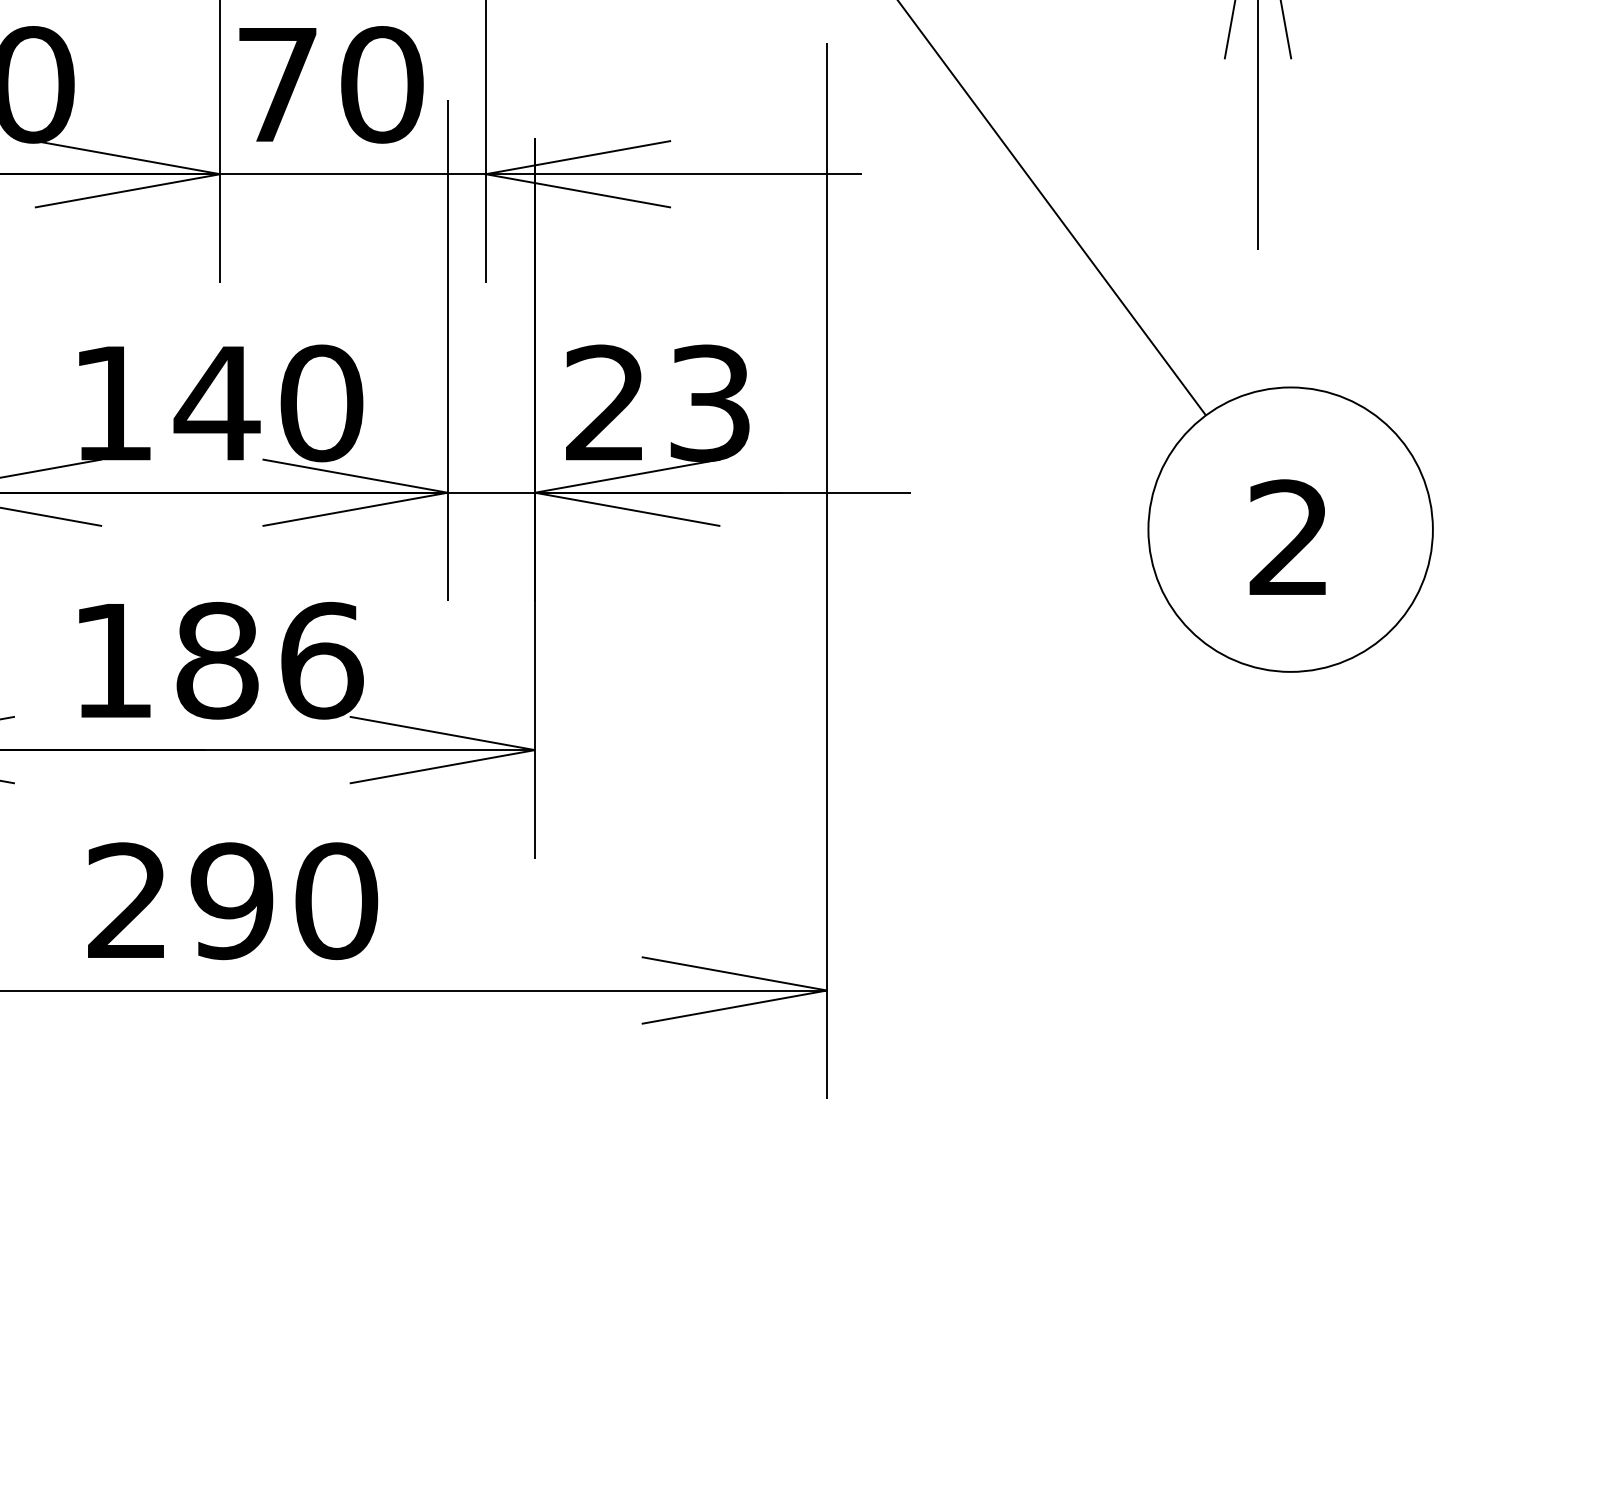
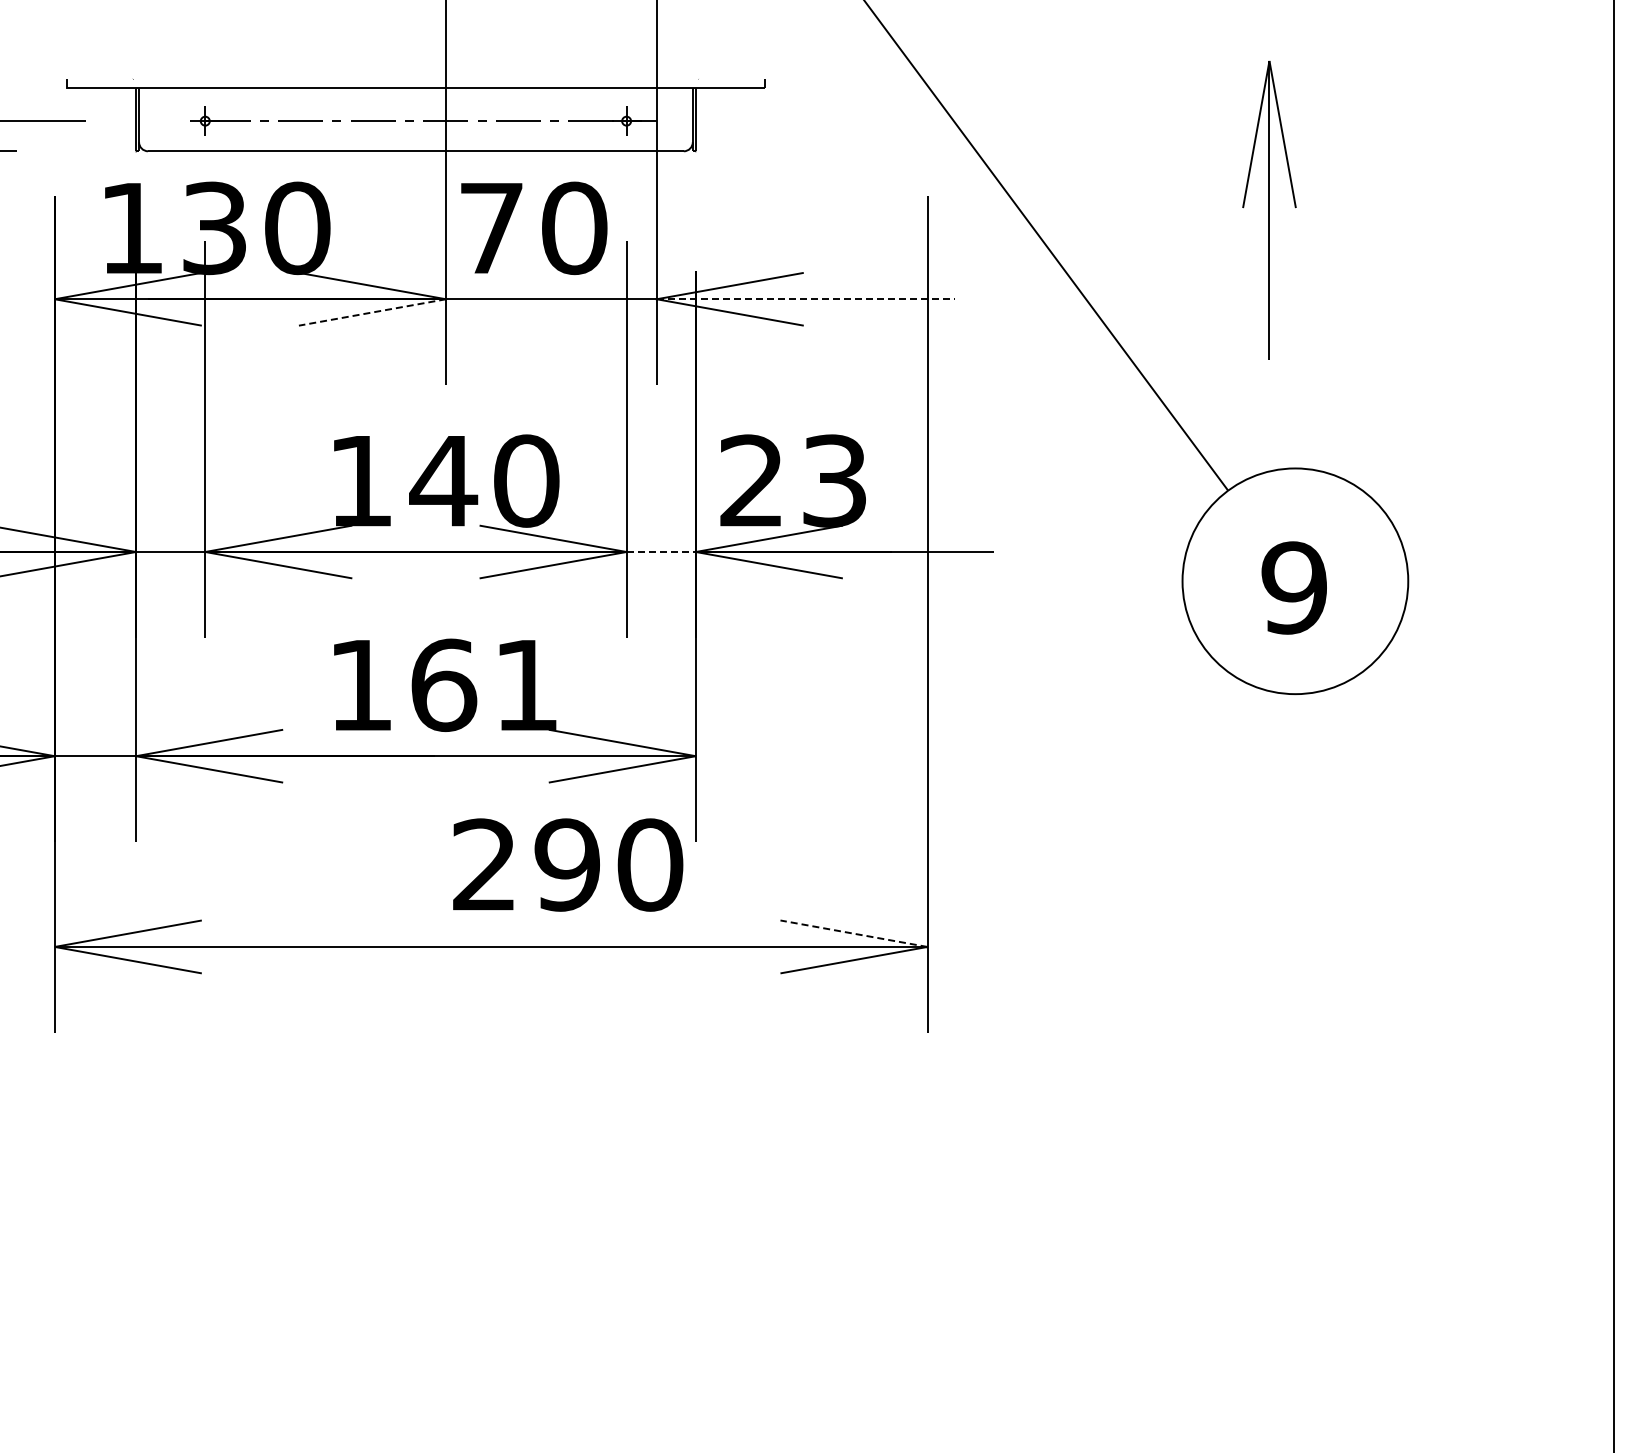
line: (673, 174) -> (805, 299), solid -> dashed
line: (127, 190) -> (372, 312), solid -> dashed
line: (491, 493) -> (661, 552), solid -> dashed
text: (1288, 537) -> (1293, 587), 2 -> 9
text: (269, 661) -> (485, 685), 186 -> 161
text: (233, 900) -> (568, 864), moved
line: (733, 973) -> (853, 933), solid -> dashed

